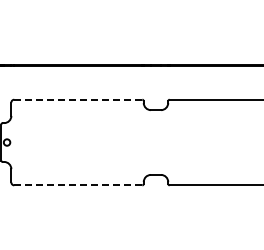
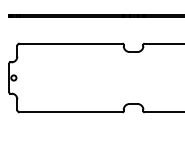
line: (77, 99) -> (70, 43), dashed -> solid
line: (77, 185) -> (70, 112), dashed -> solid

